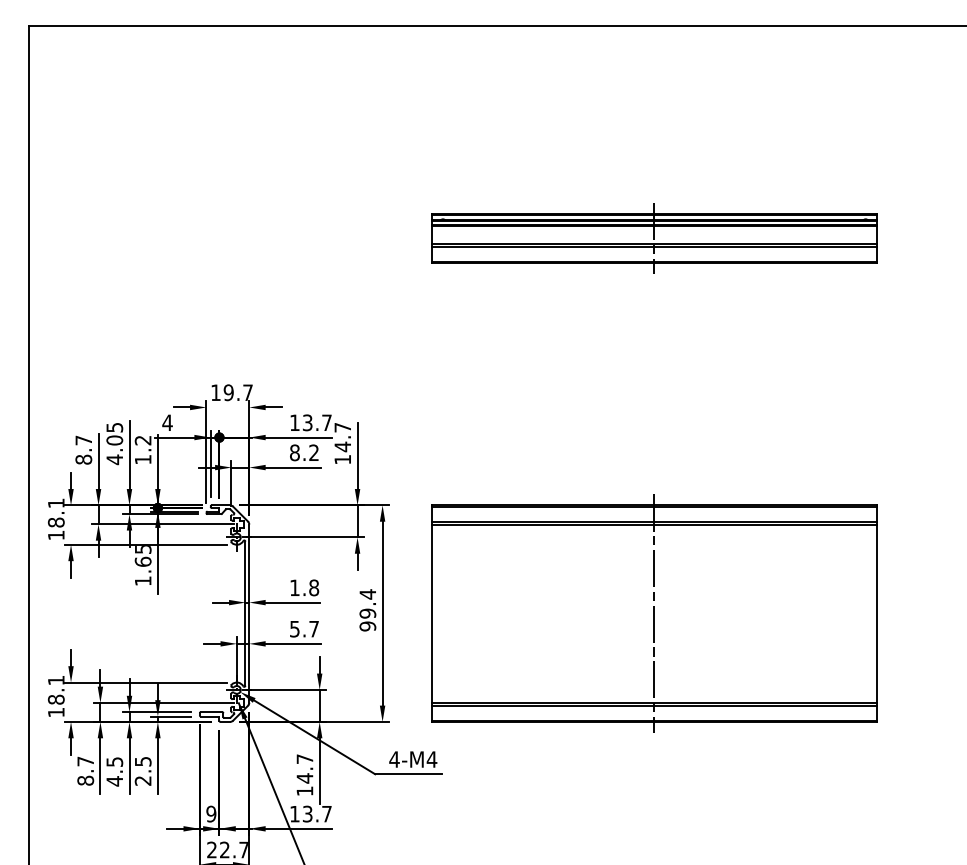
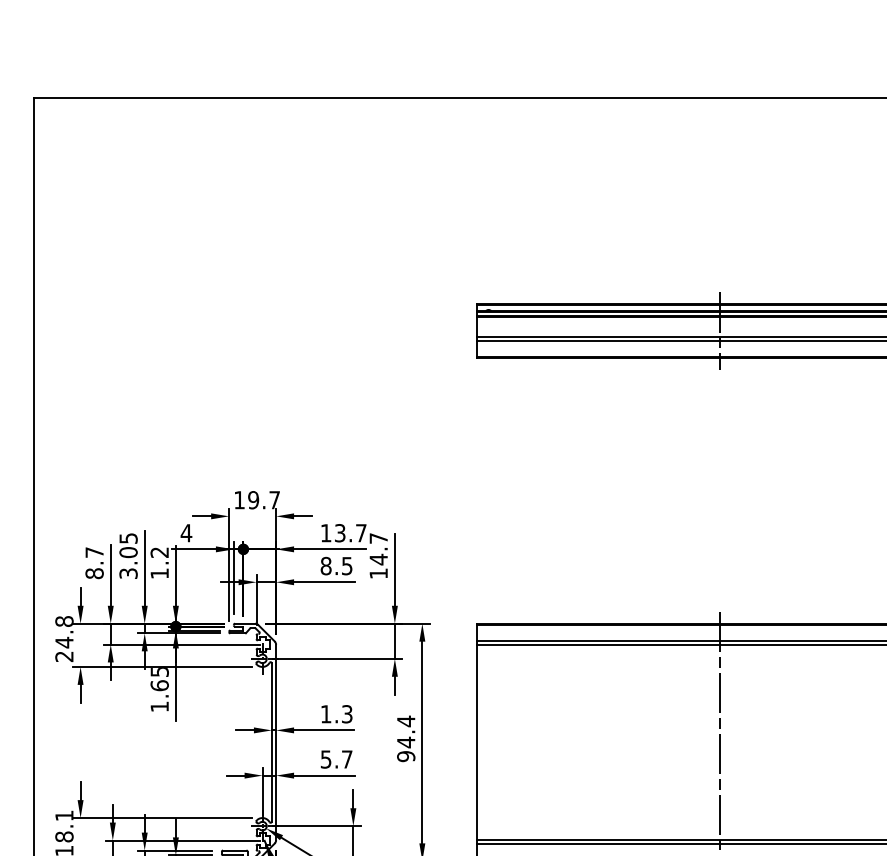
text: (313, 452) -> (346, 565), 8.2 -> 8.5
text: (114, 459) -> (128, 573), 4.05 -> 3.05
text: (55, 519) -> (63, 639), 18.1 -> 24.8
text: (314, 587) -> (347, 713), 1.8 -> 1.3
text: (367, 613) -> (405, 742), 99.4 -> 94.4

